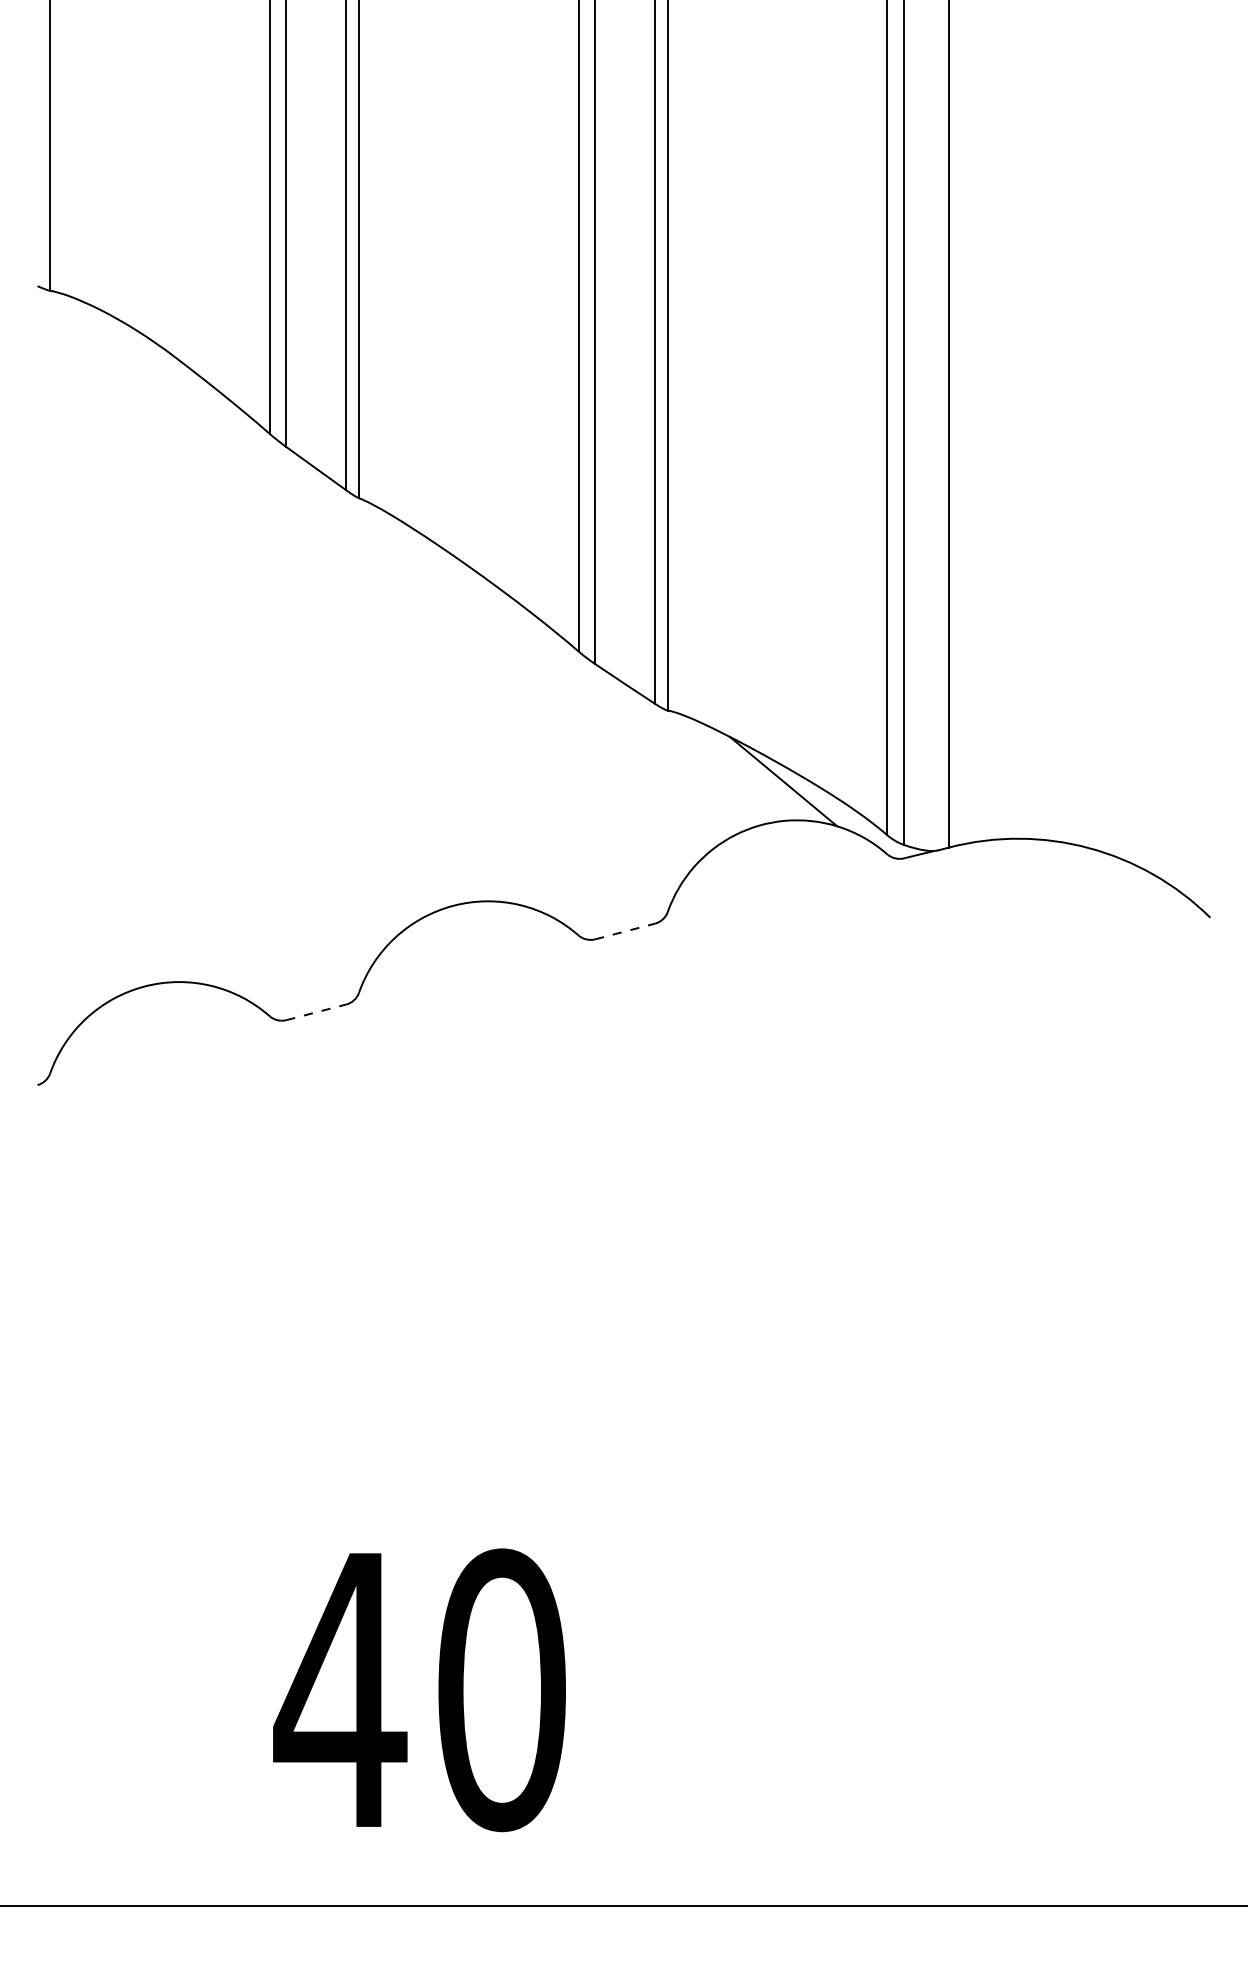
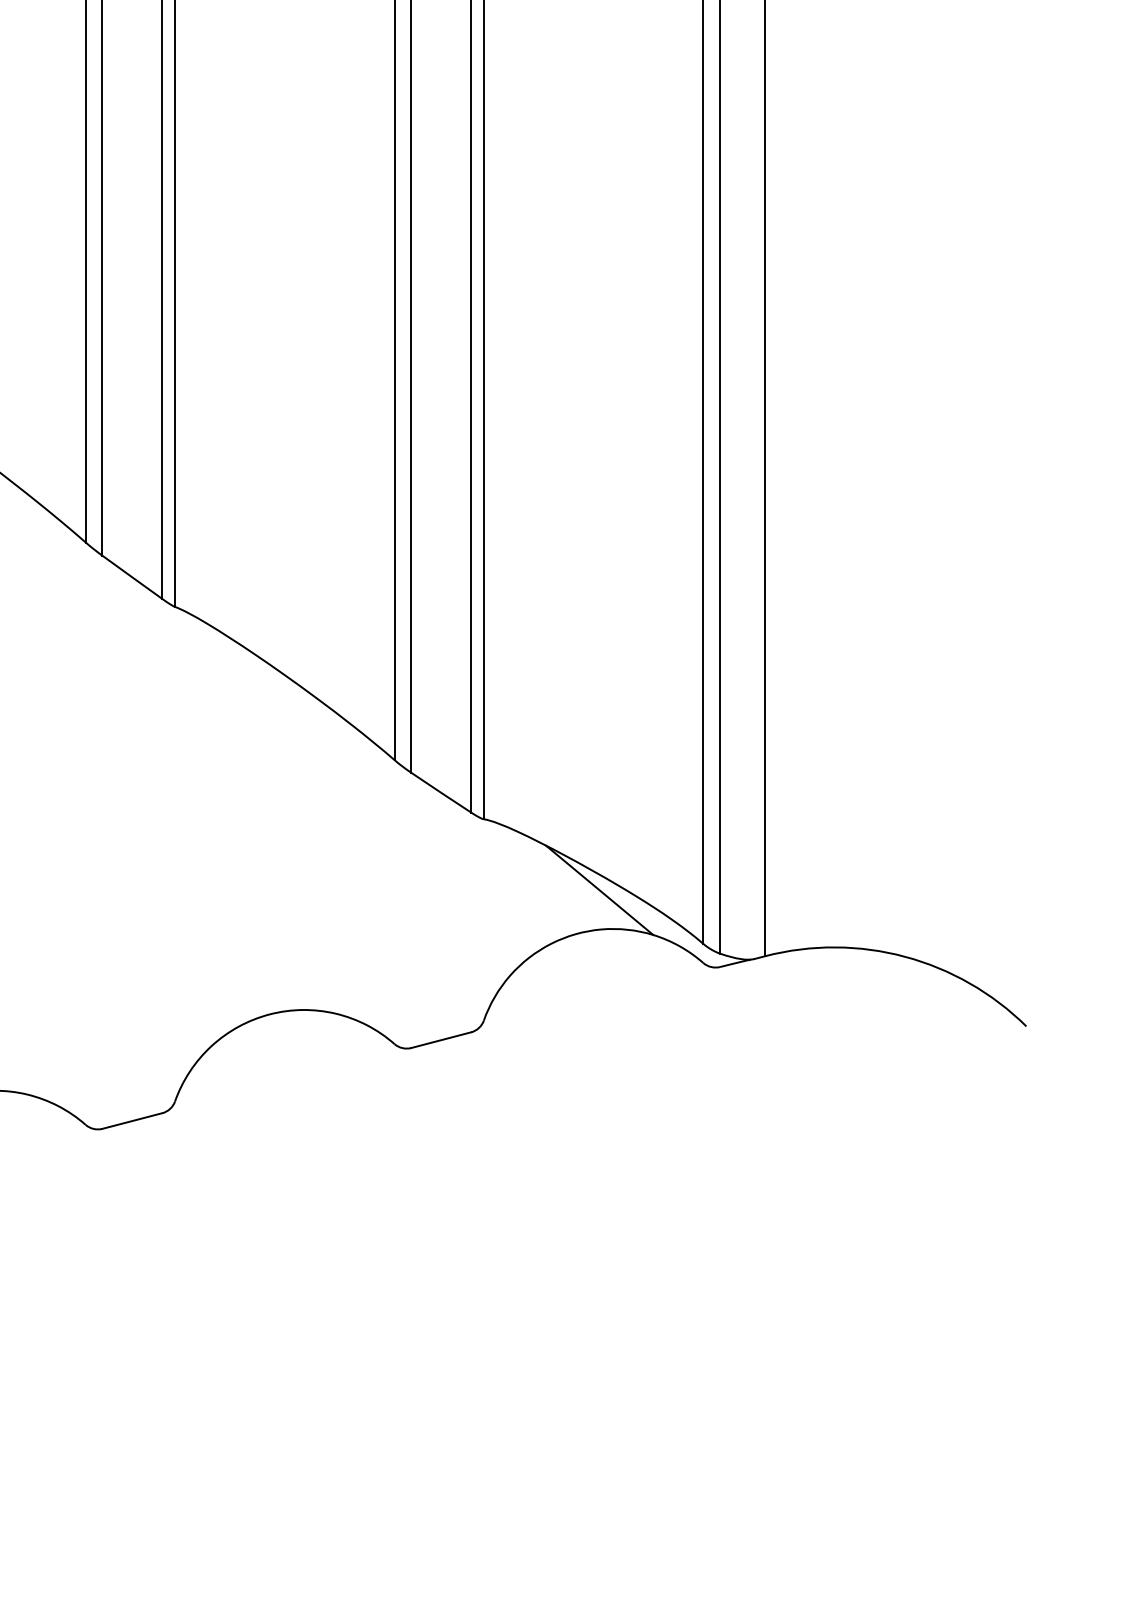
line: (625, 931) -> (441, 1040), dashed -> solid
line: (316, 1012) -> (132, 1121), dashed -> solid

